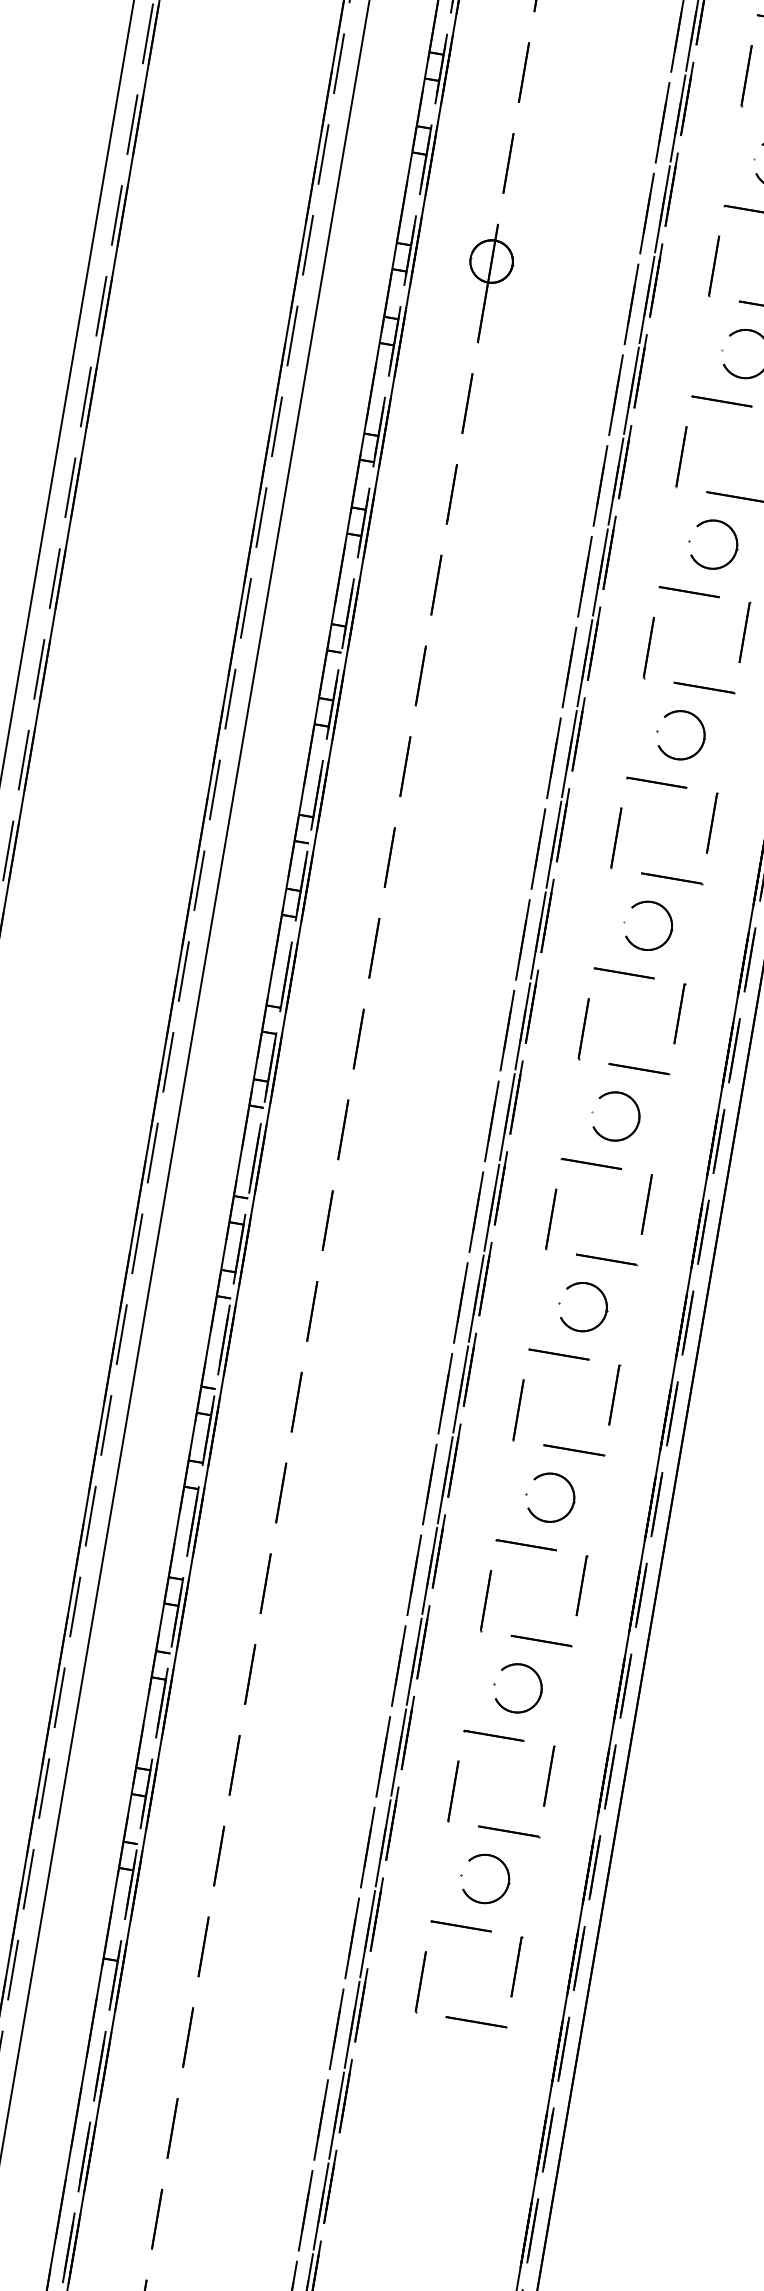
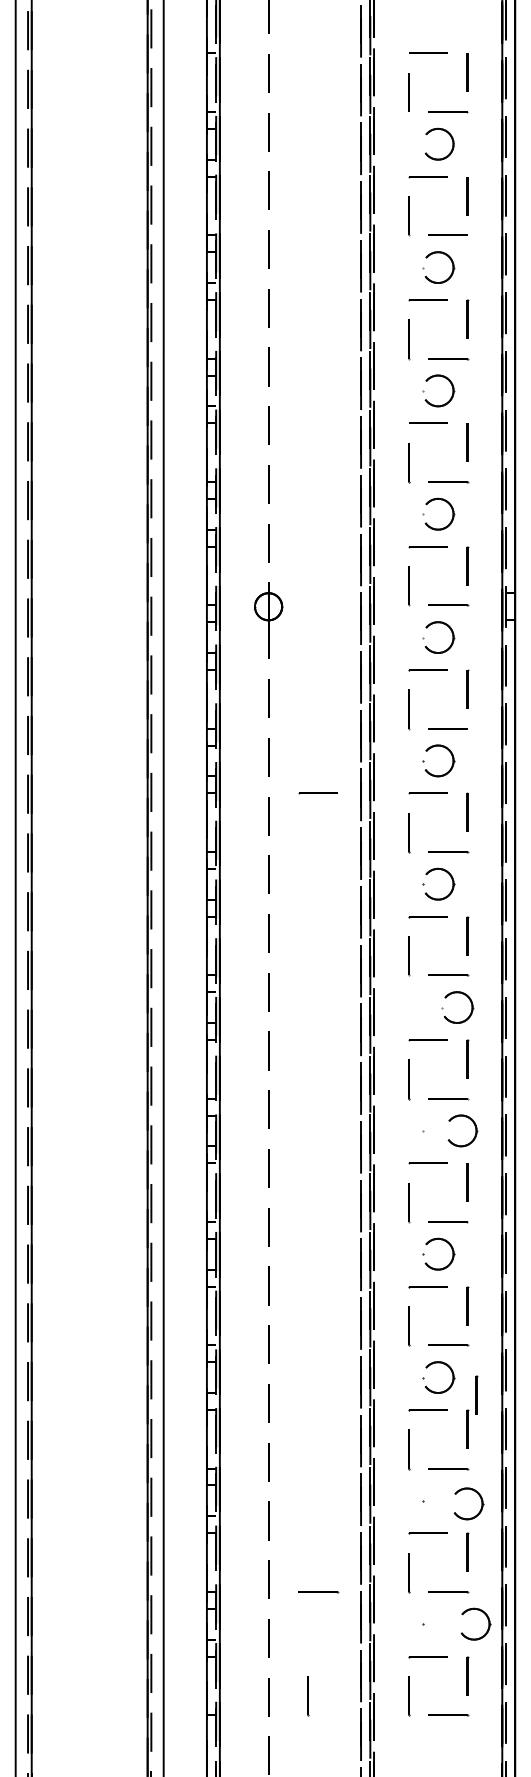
line: (517, 563) -> (317, 793), added
part: (662, 909) -> (464, 995), moved
part: (637, 1113) -> (474, 1126), moved
line: (604, 1534) -> (476, 1394), added
part: (539, 1685) -> (480, 1499), moved
line: (308, 1798) -> (318, 1592), added
part: (505, 1871) -> (486, 1617), moved
line: (265, 1956) -> (308, 1696), added

